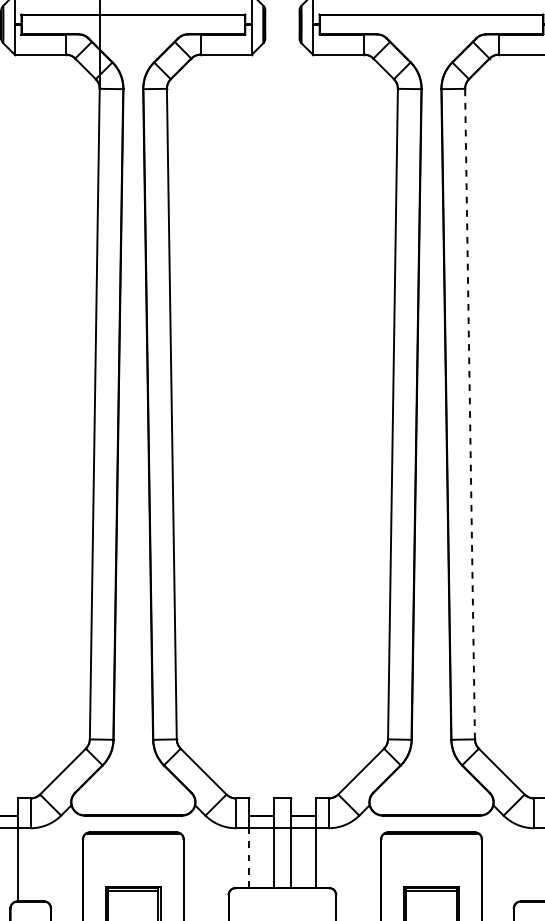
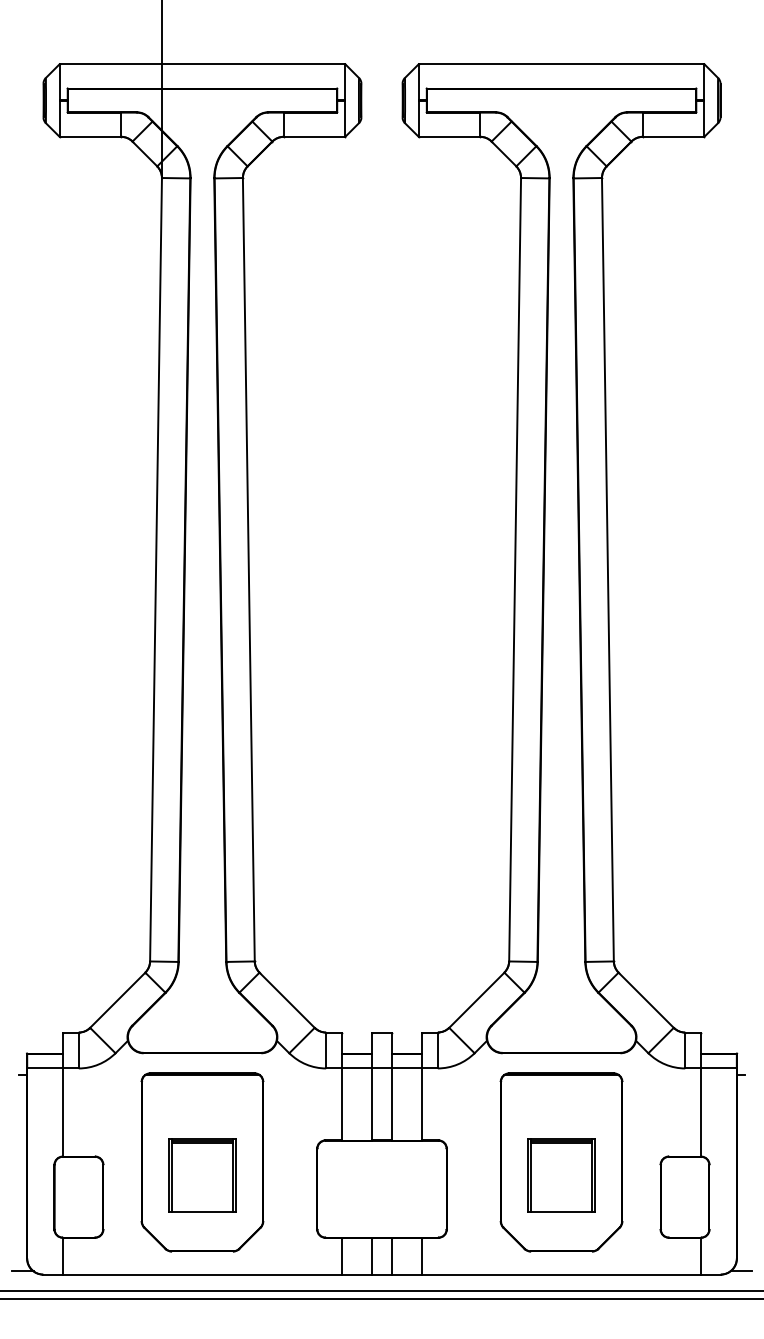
line: (469, 413) -> (607, 569), dashed -> solid
line: (248, 858) -> (341, 1104), dashed -> solid

